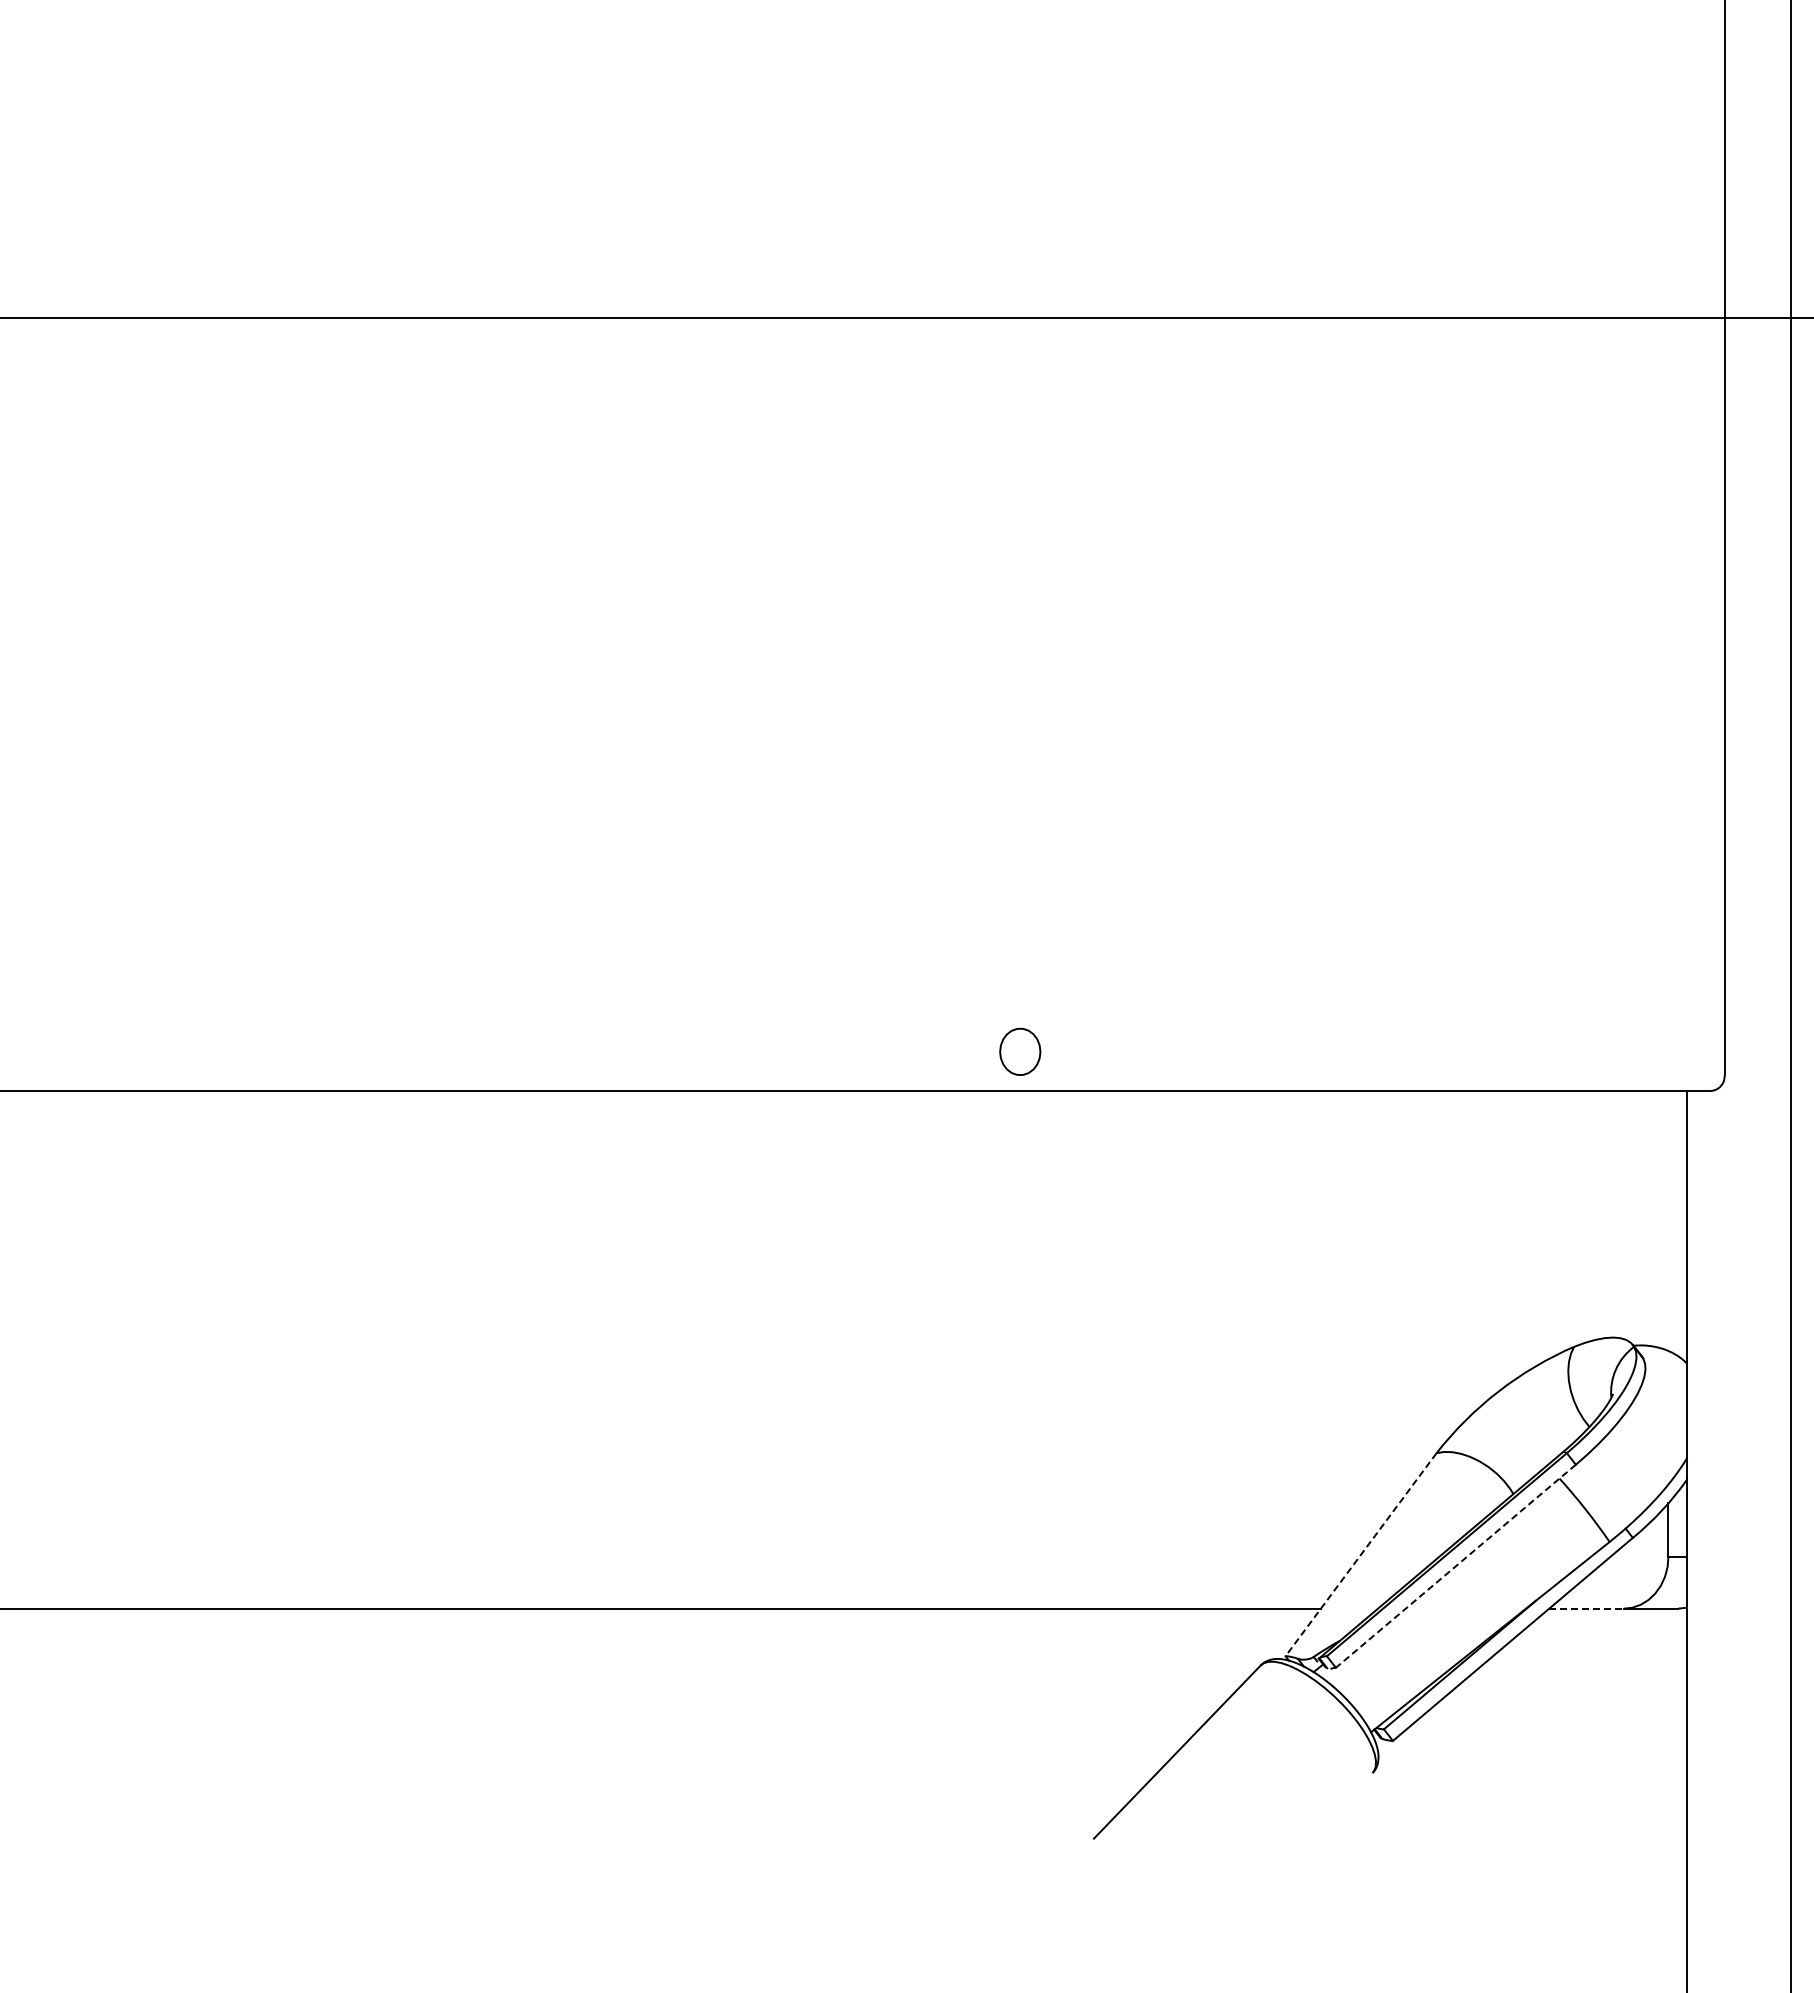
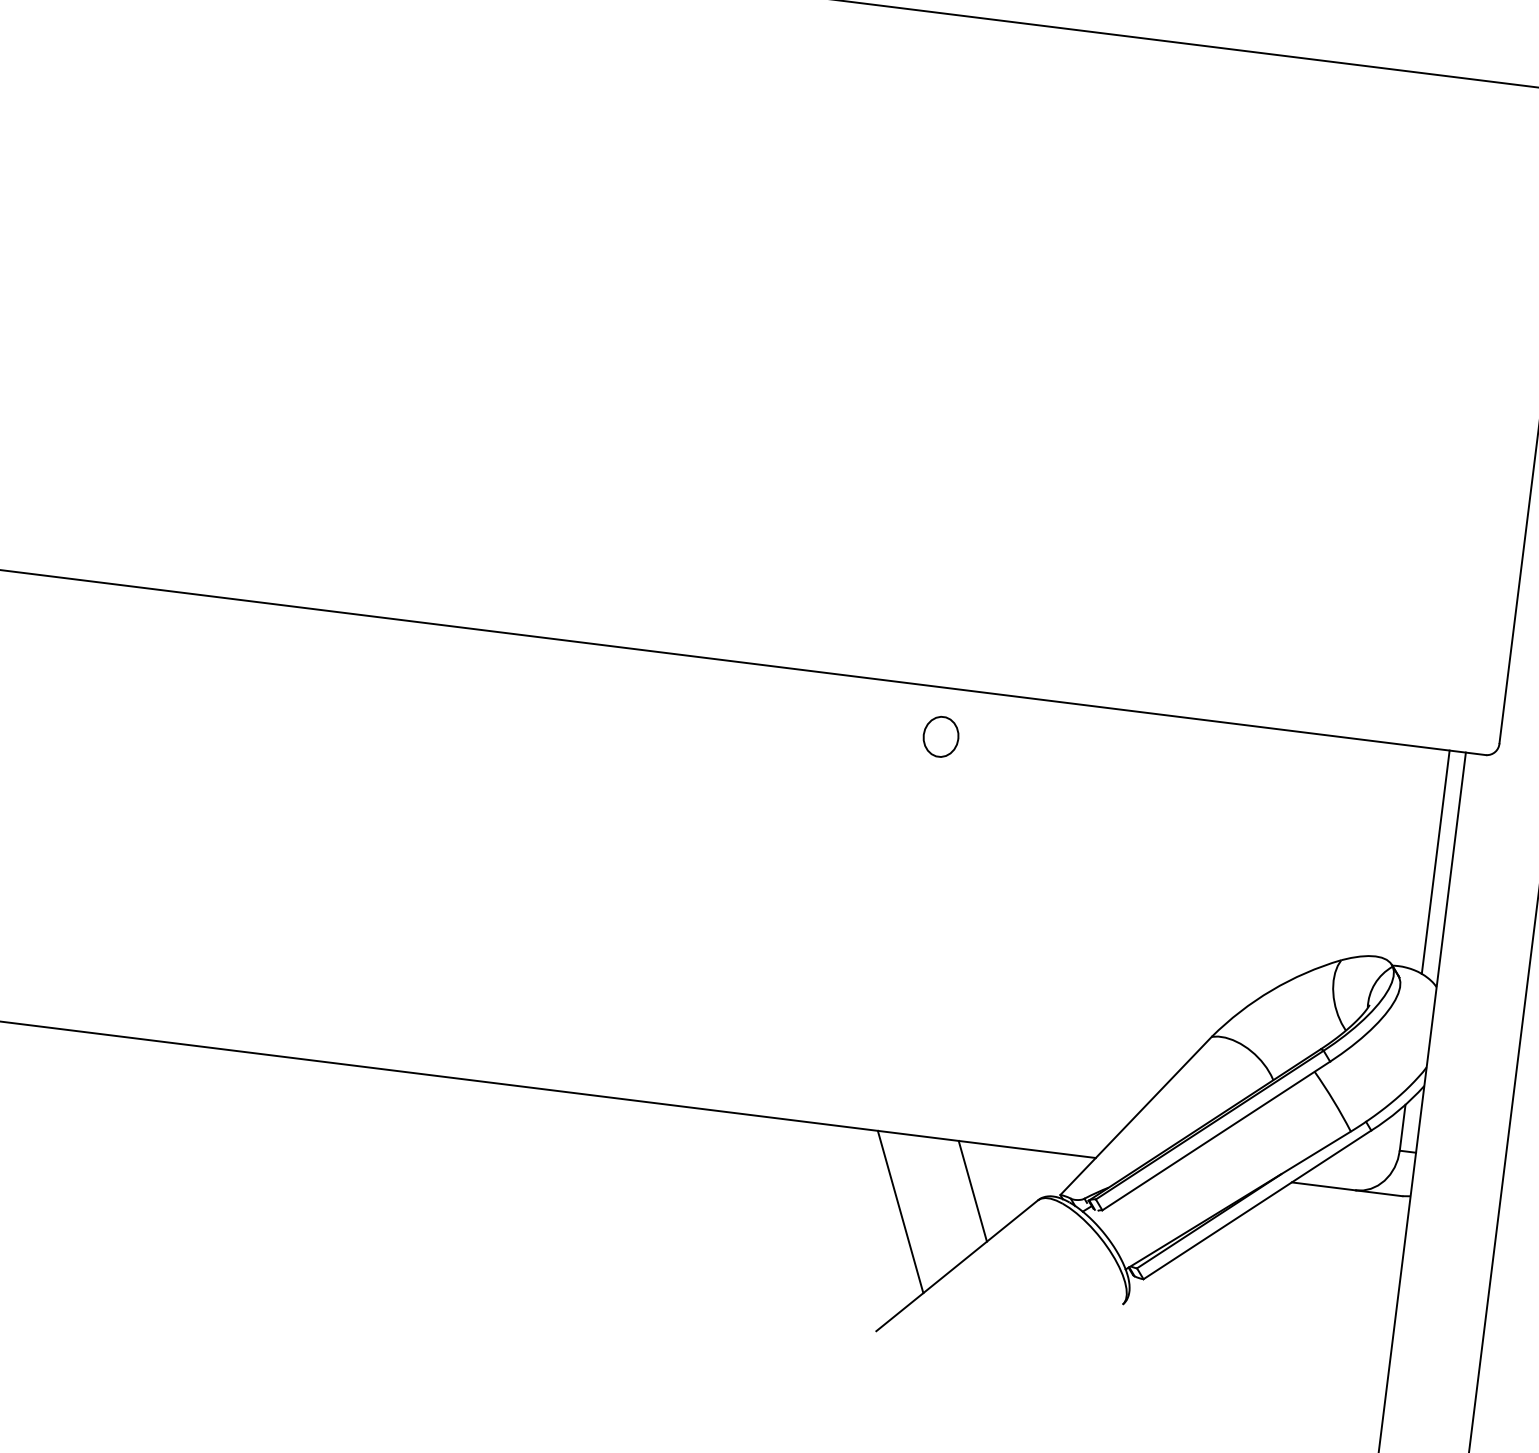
part: (1020, 1051) -> (941, 736), moved
line: (1668, 1220) -> (1435, 861), added
line: (1361, 1554) -> (1136, 1115), dashed -> solid
line: (1455, 1566) -> (1215, 1136), dashed -> solid
line: (1586, 1608) -> (1323, 1186), dashed -> solid
line: (1184, 1664) -> (972, 1191), added
line: (1104, 1698) -> (900, 1211), added

